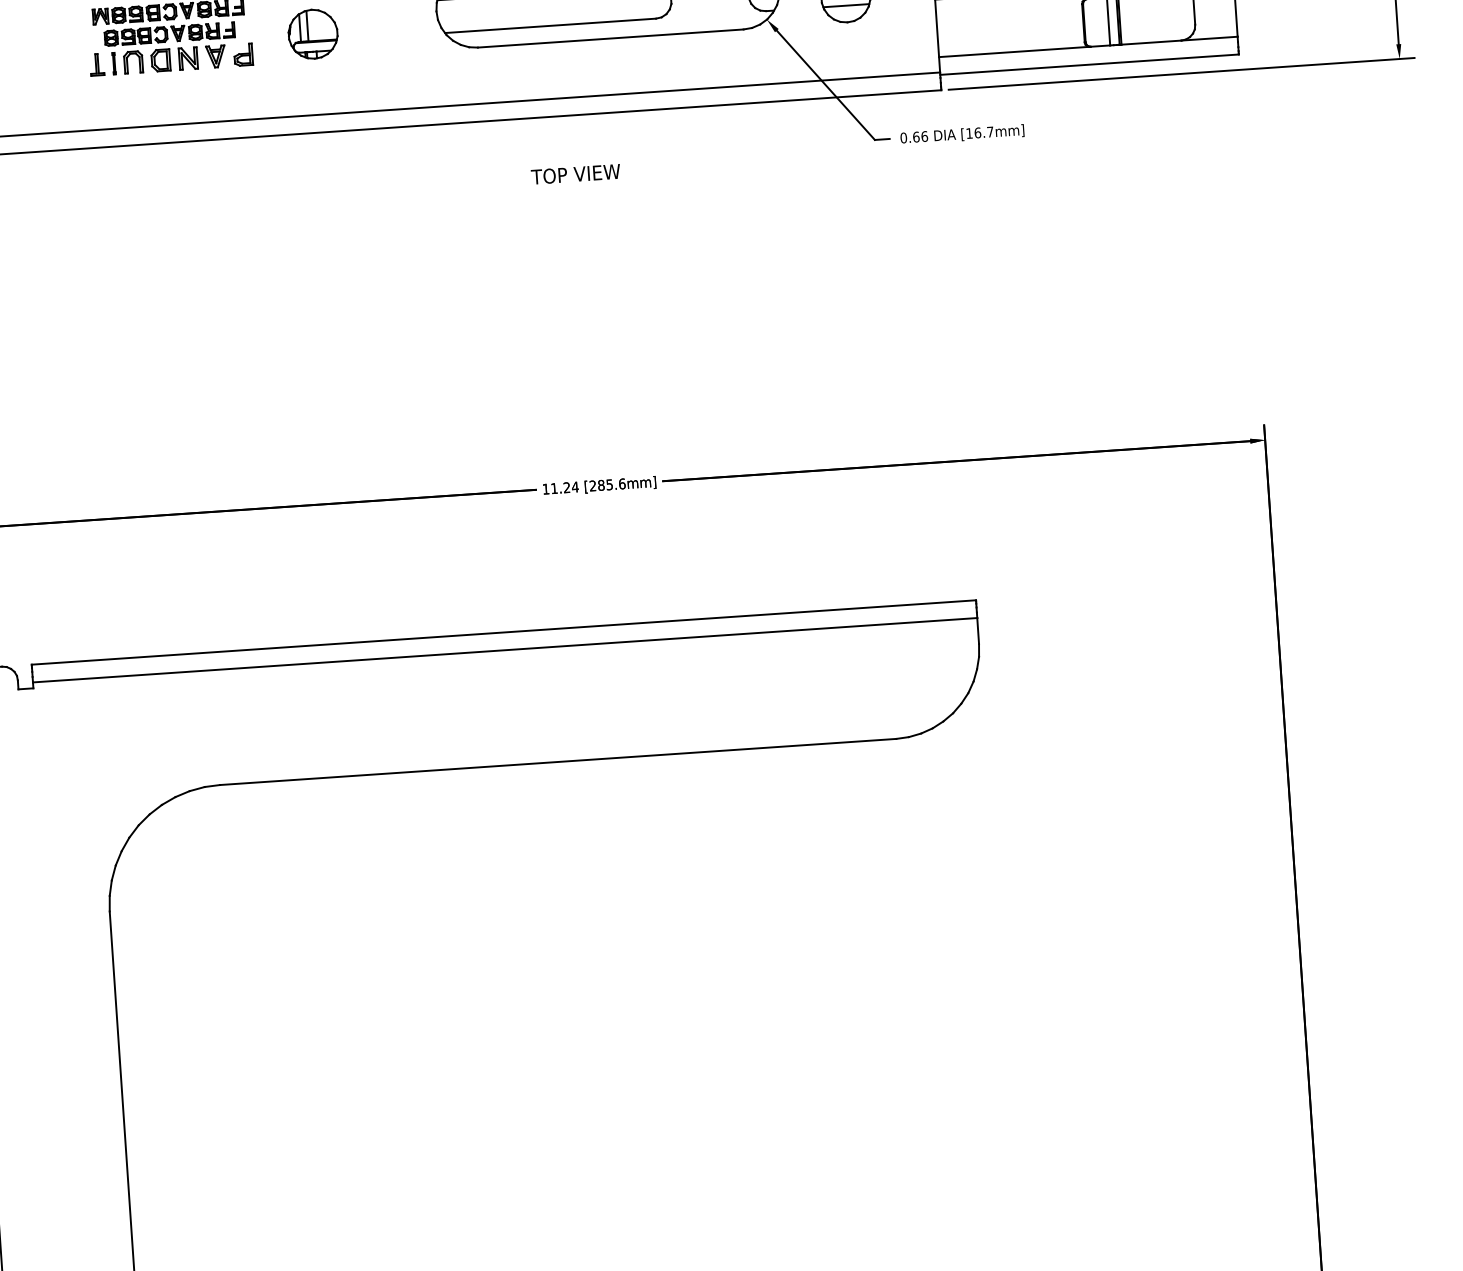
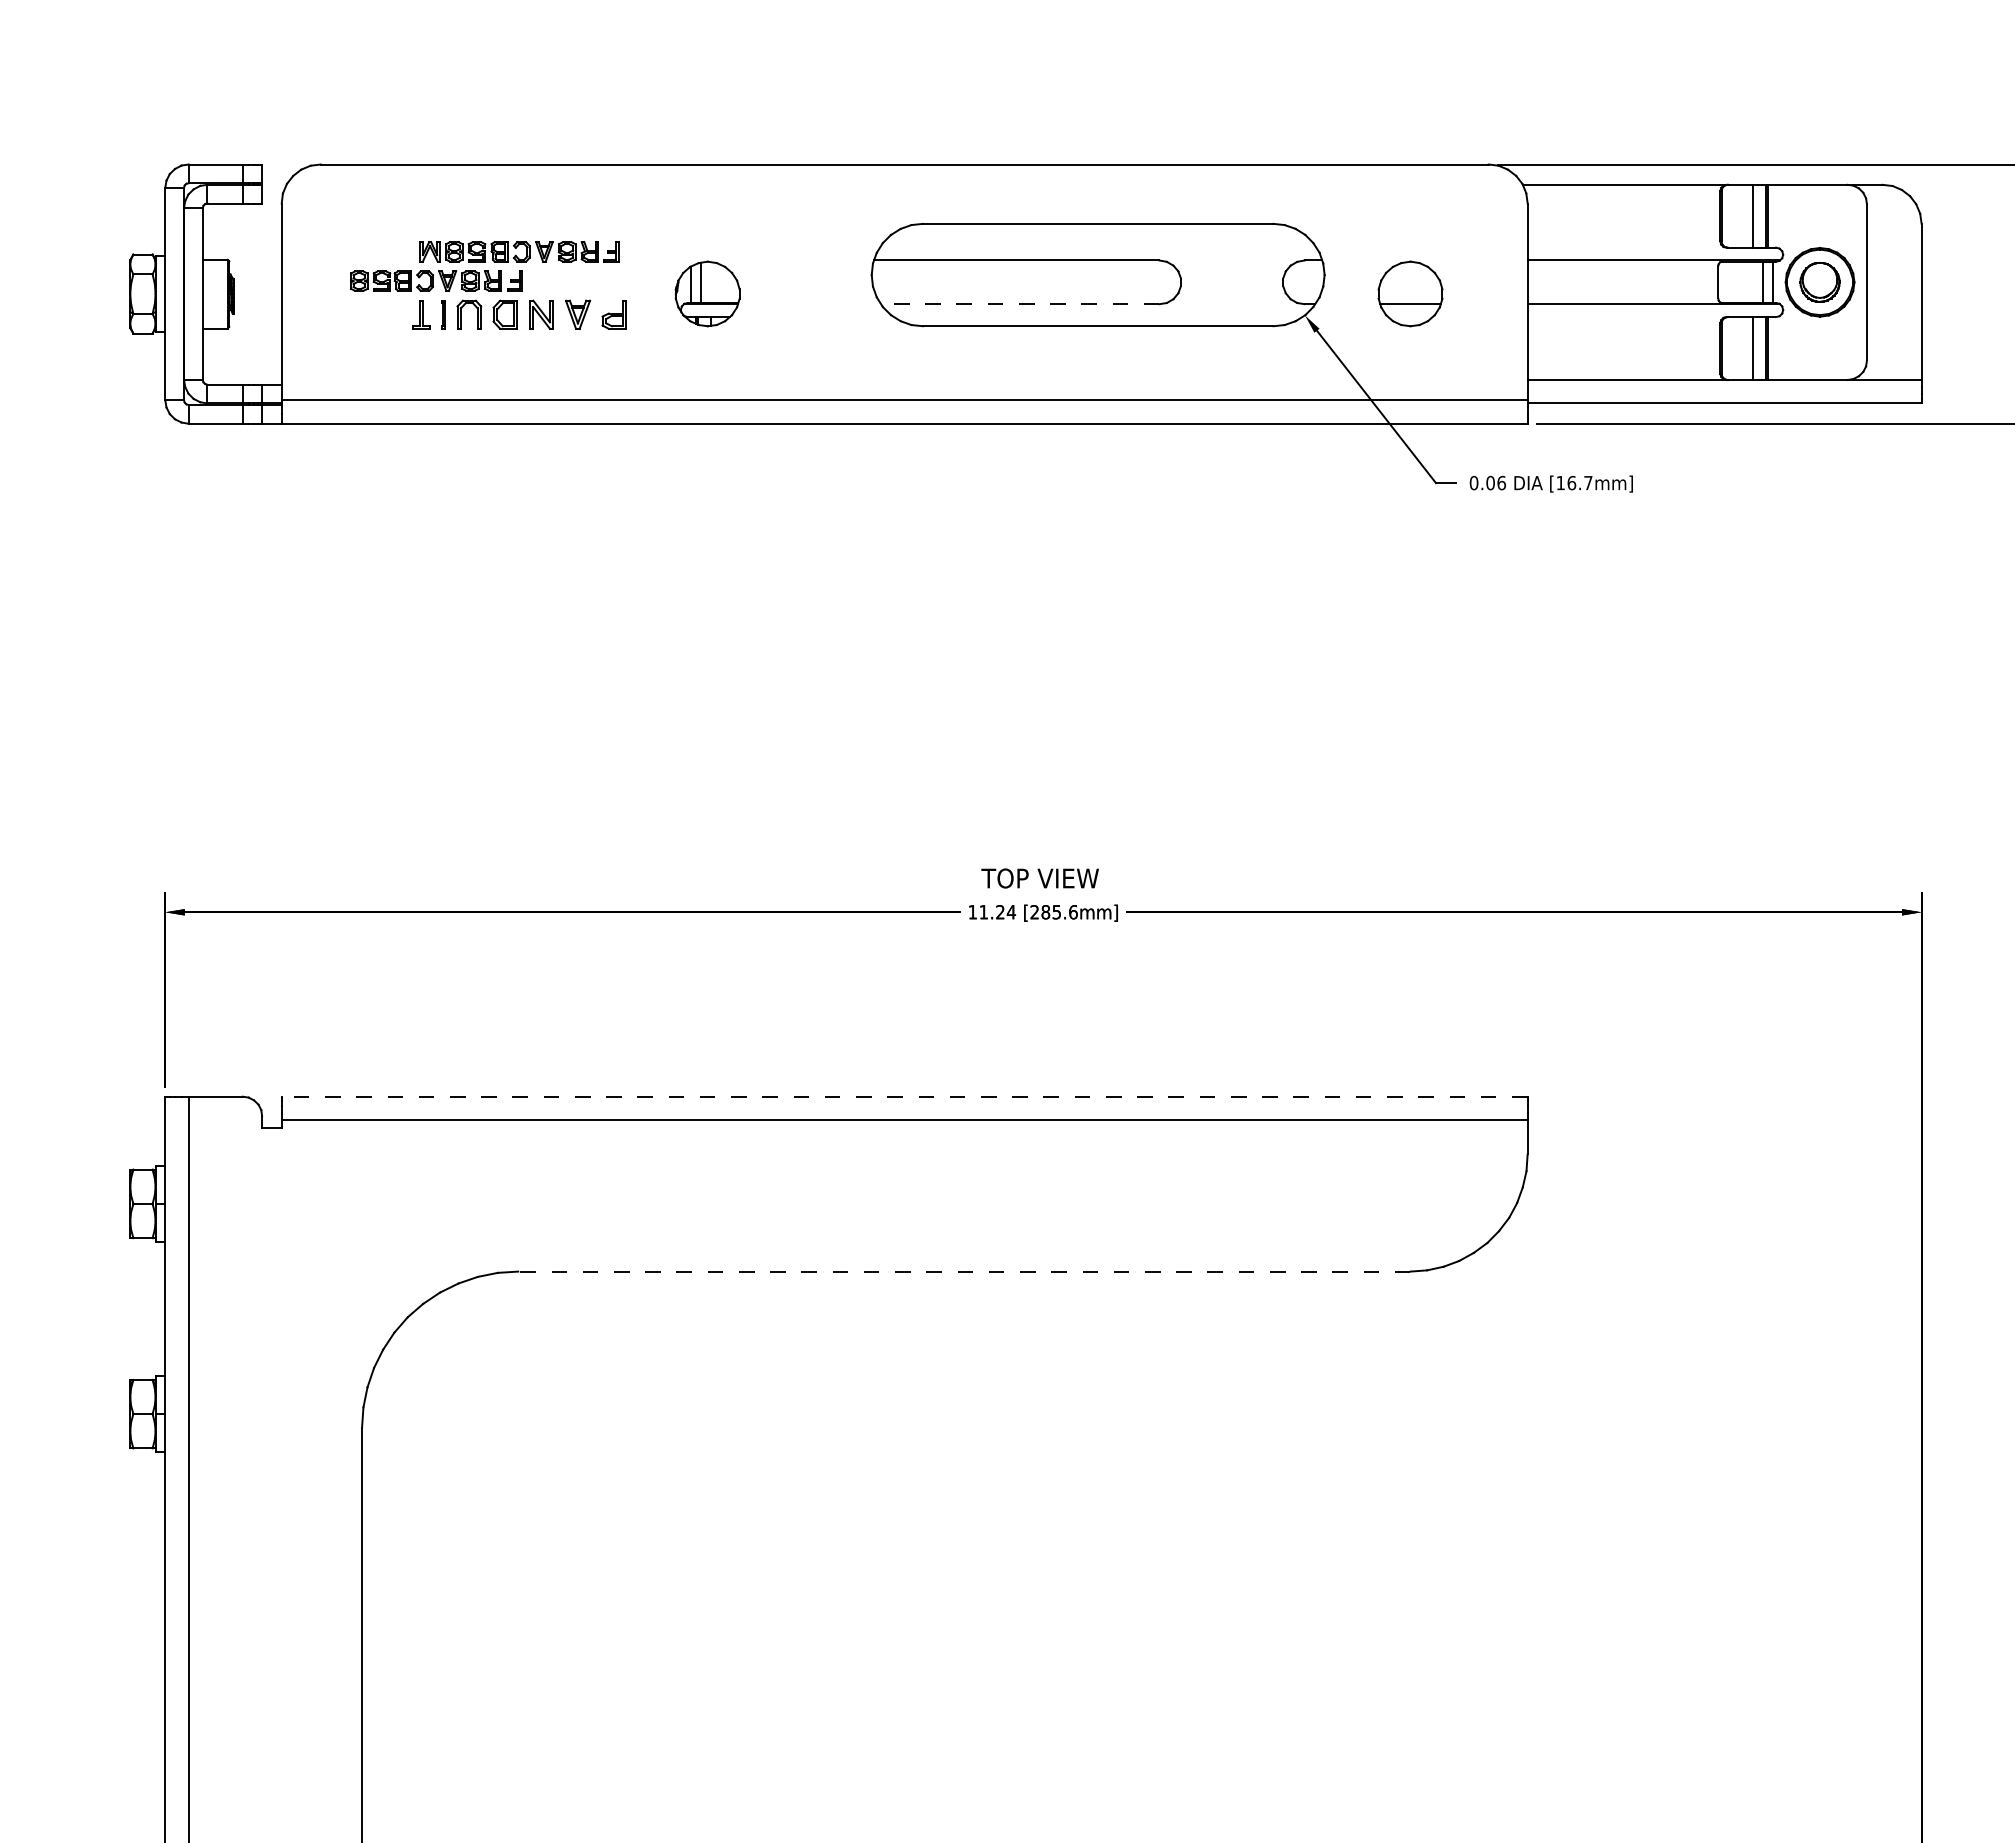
line: (549, 26) -> (1019, 304), solid -> dashed
part: (169, 33) -> (436, 280), moved
text: (916, 136) -> (1490, 482), 0.66 -> 0.06
text: (575, 174) -> (1039, 878), moved
line: (503, 632) -> (904, 1096), solid -> dashed
line: (557, 761) -> (963, 1271), solid -> dashed

